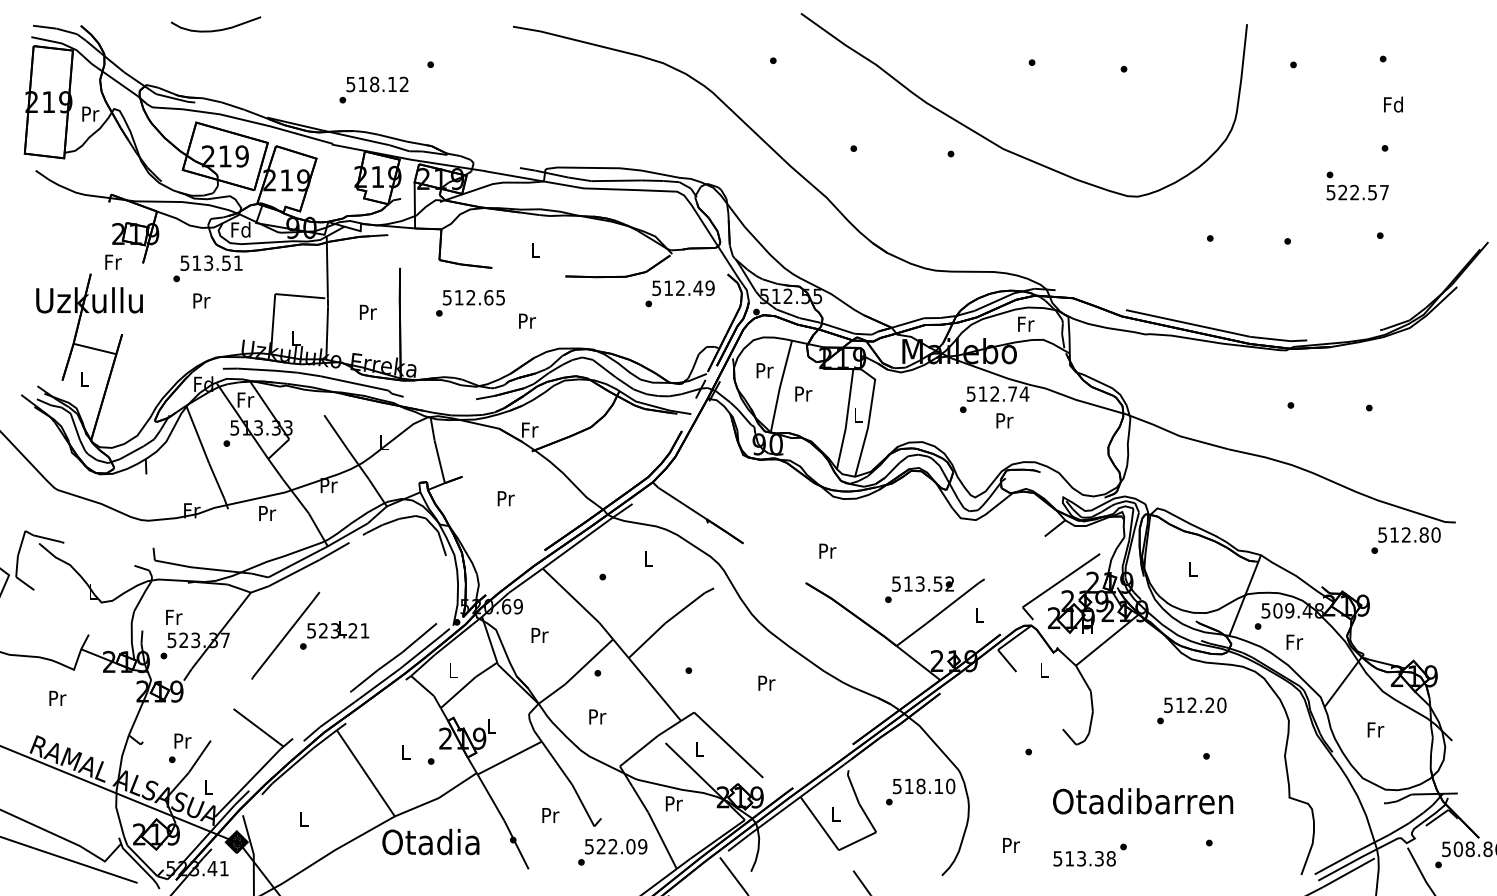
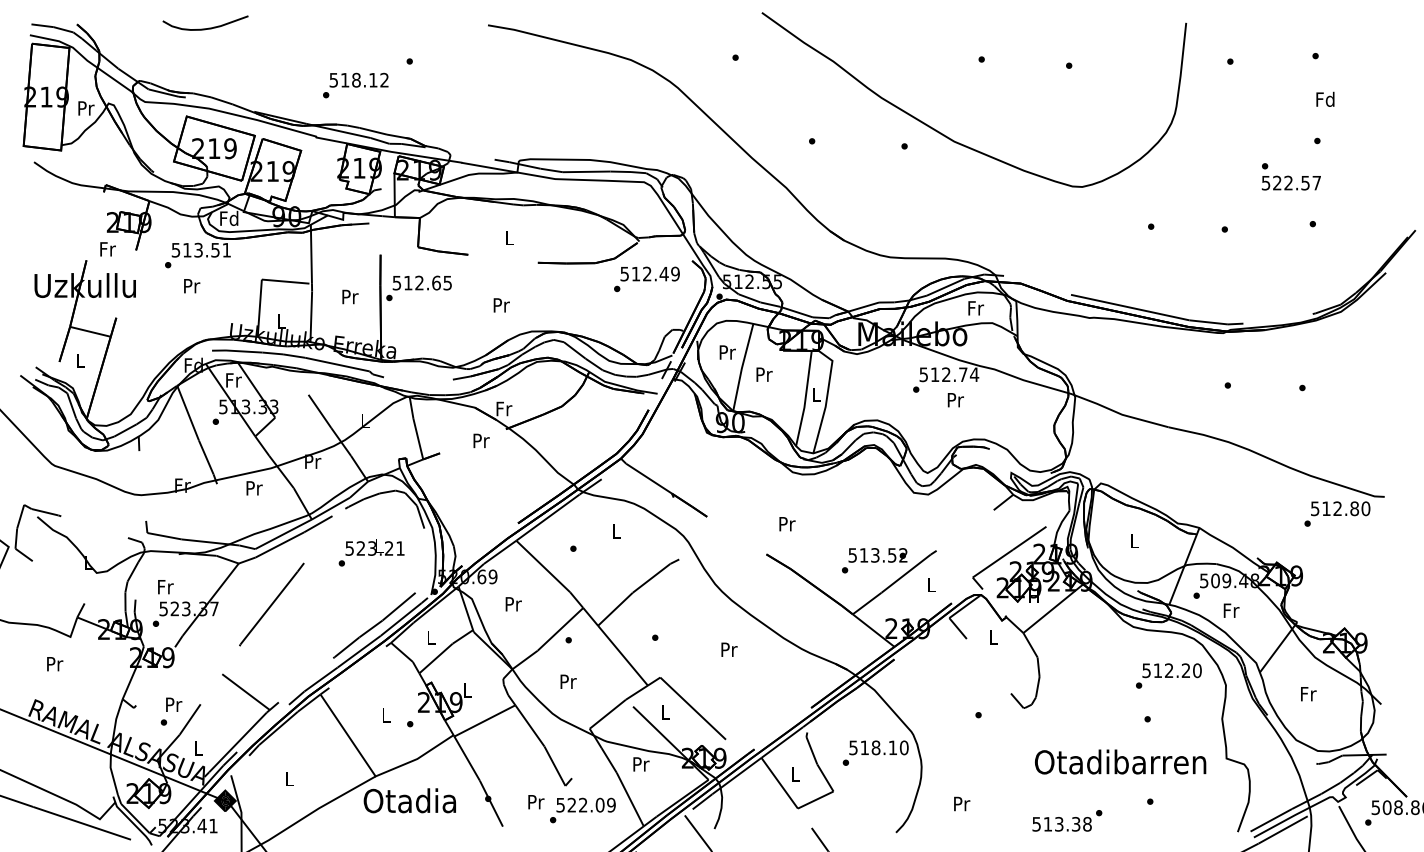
text: (470, 303) -> (419, 288), moved
text: (505, 498) -> (480, 440), moved
text: (334, 635) -> (371, 552), moved
text: (1191, 710) -> (1168, 675), moved
text: (1143, 801) -> (1120, 762), moved
text: (550, 815) -> (536, 802), moved
text: (1089, 854) -> (1066, 820), moved

